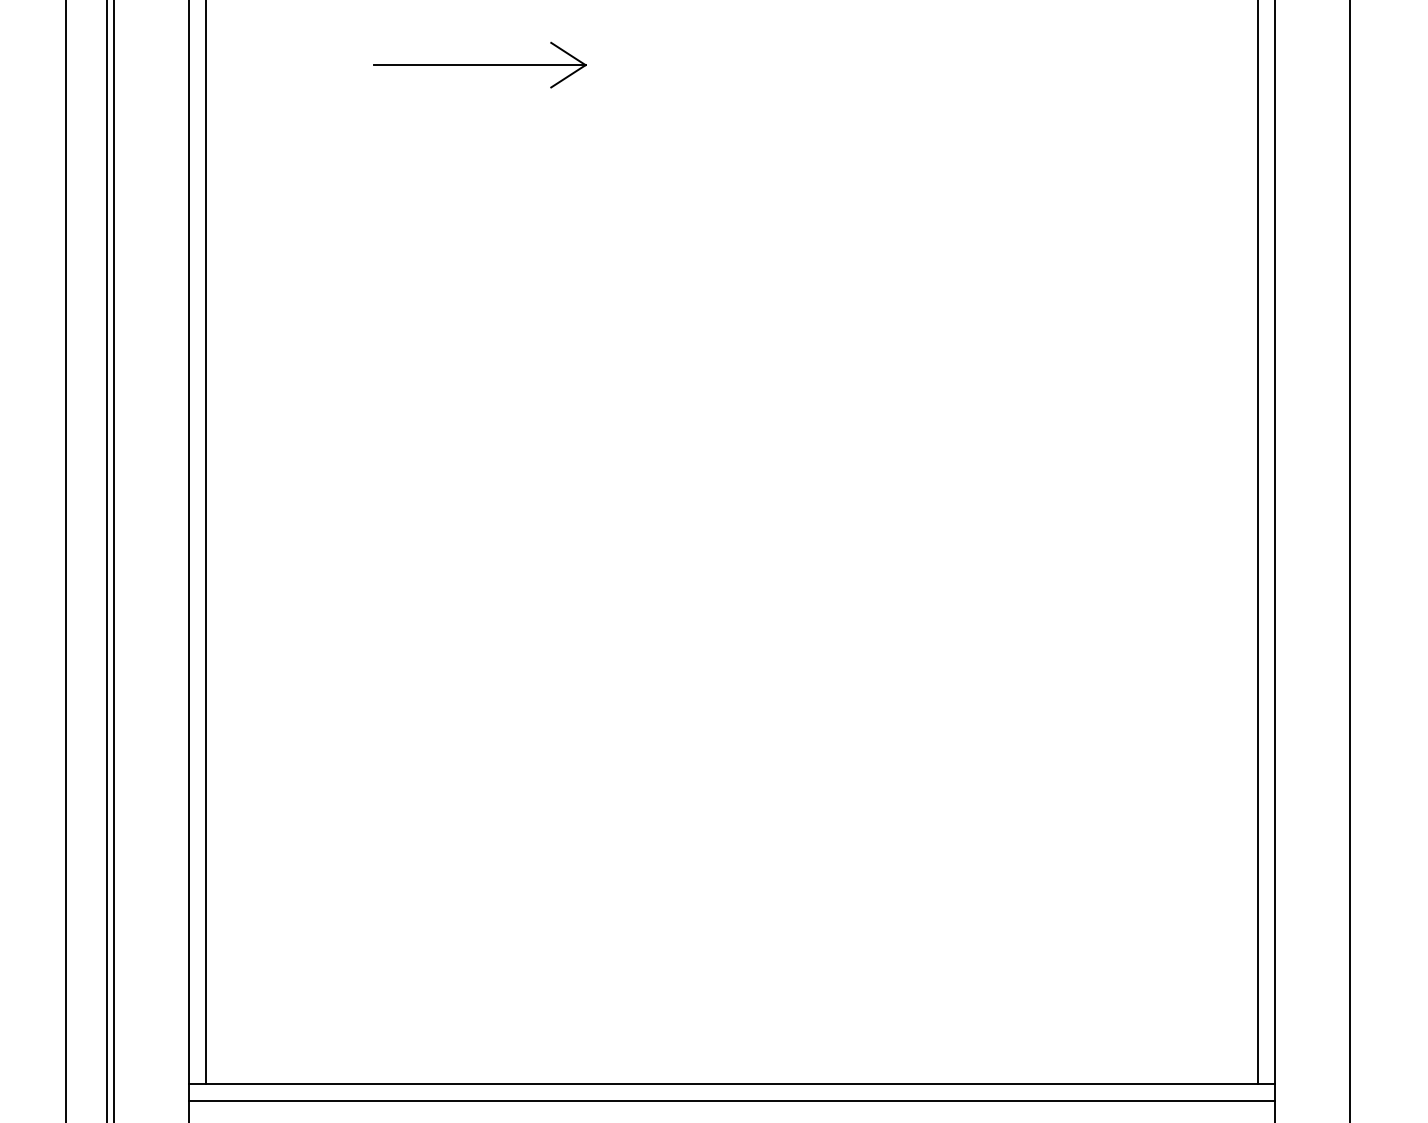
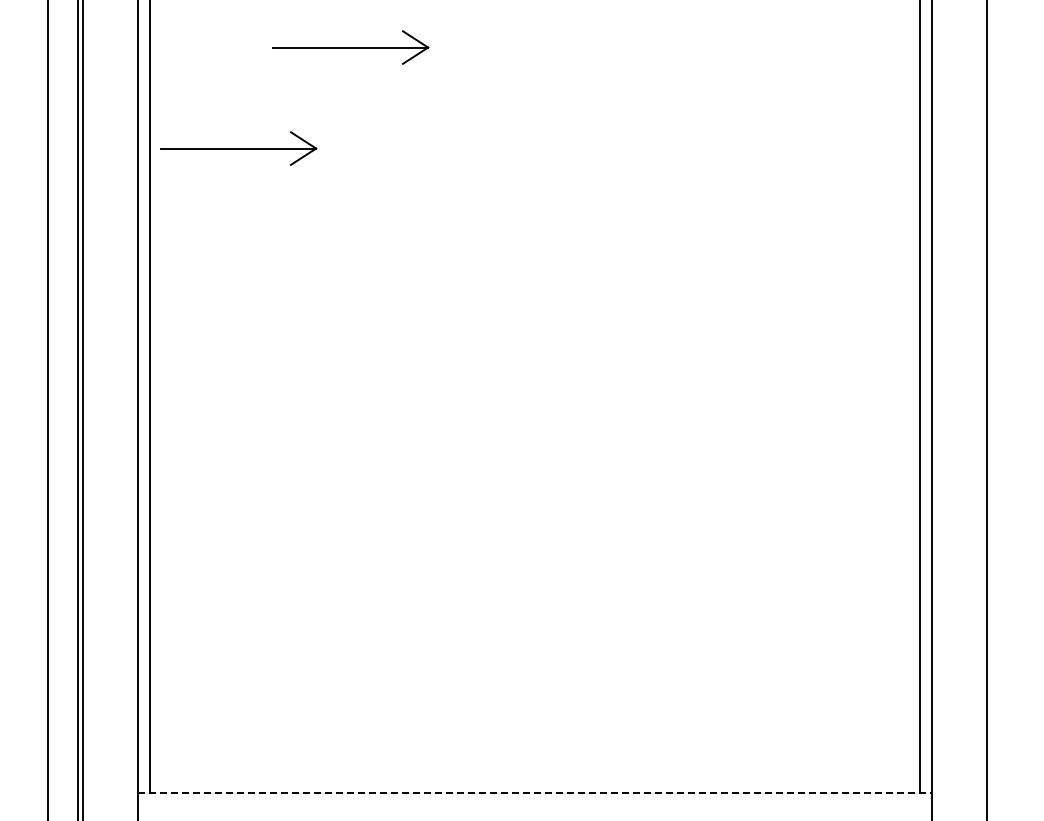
part: (326, 203) -> (238, 148), added
line: (732, 1083) -> (535, 792), solid -> dashed
line: (731, 1100) -> (534, 804), removed

